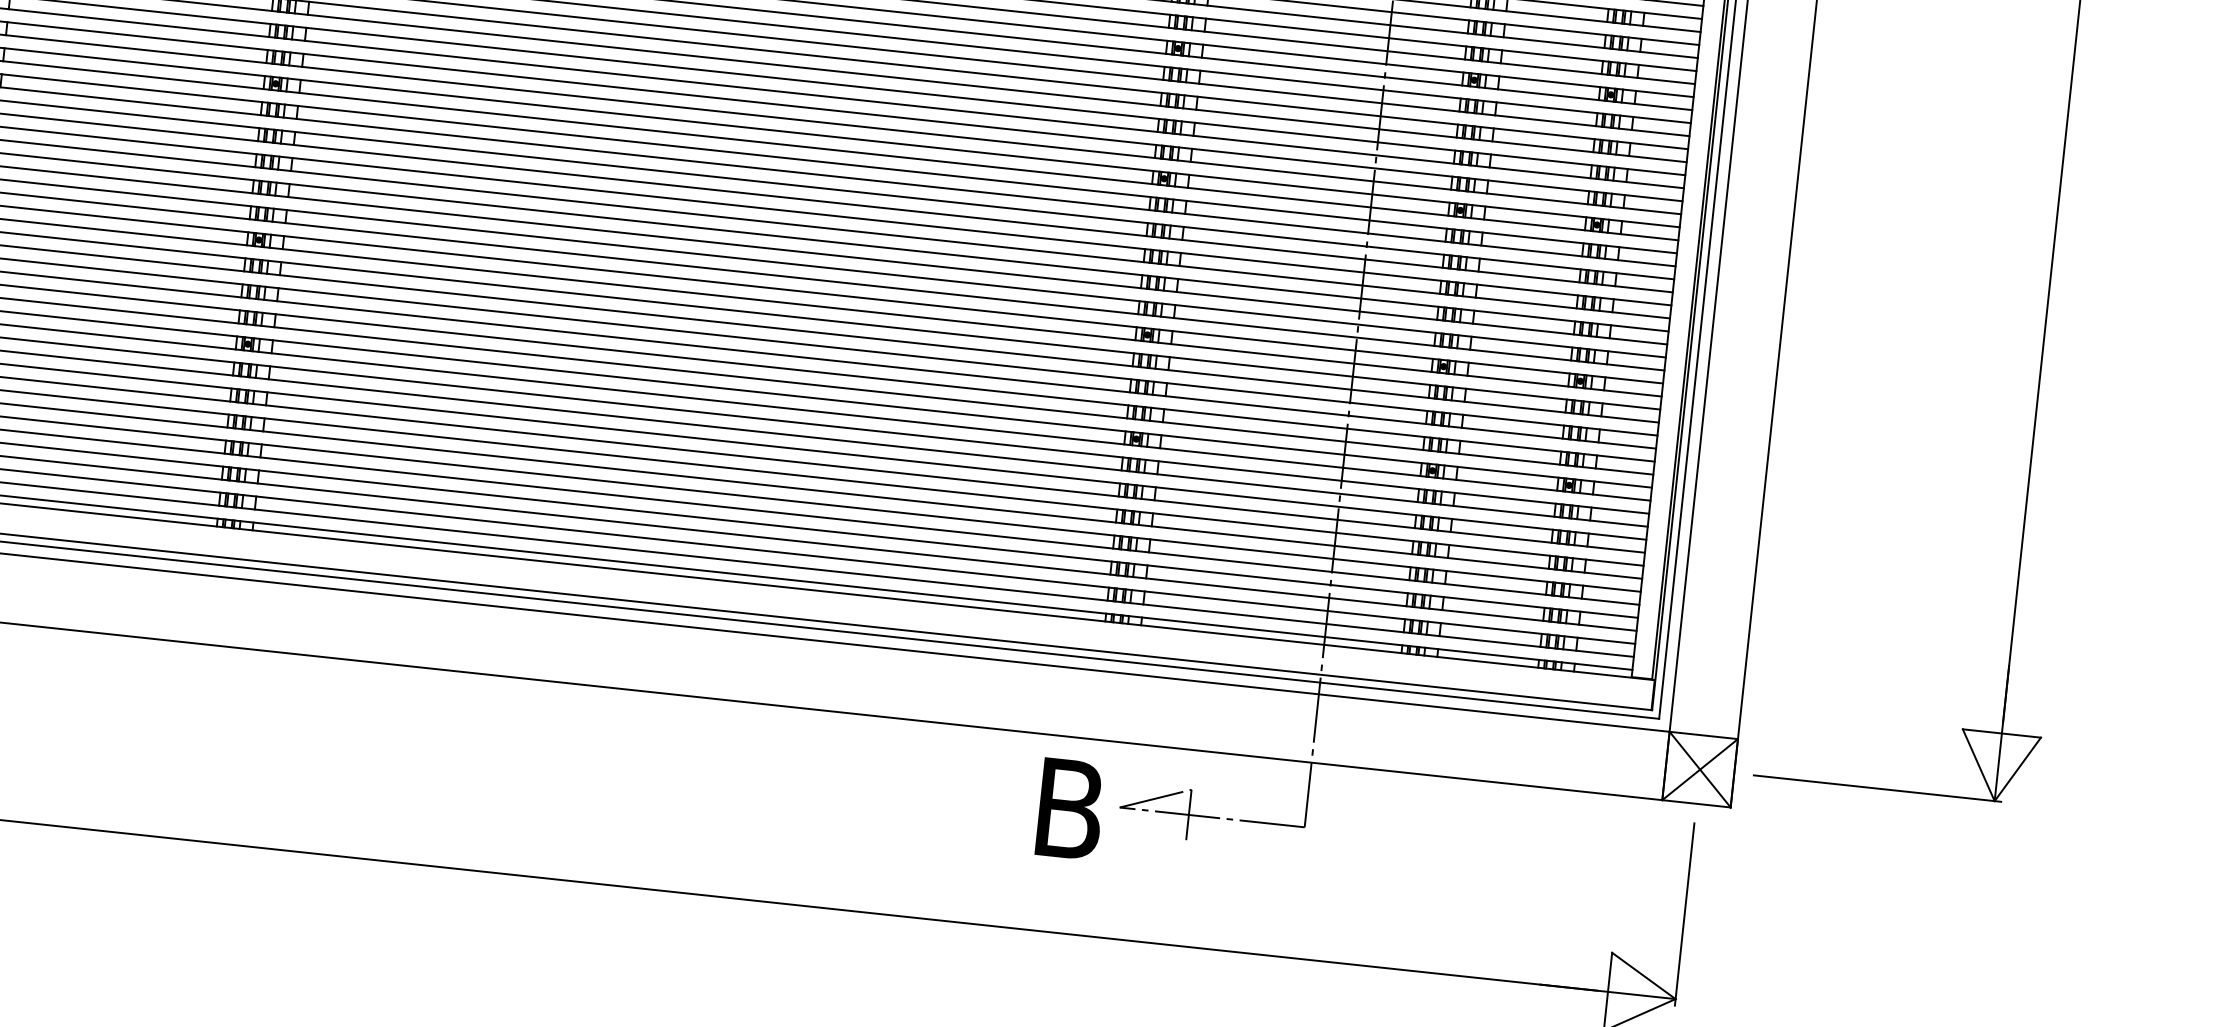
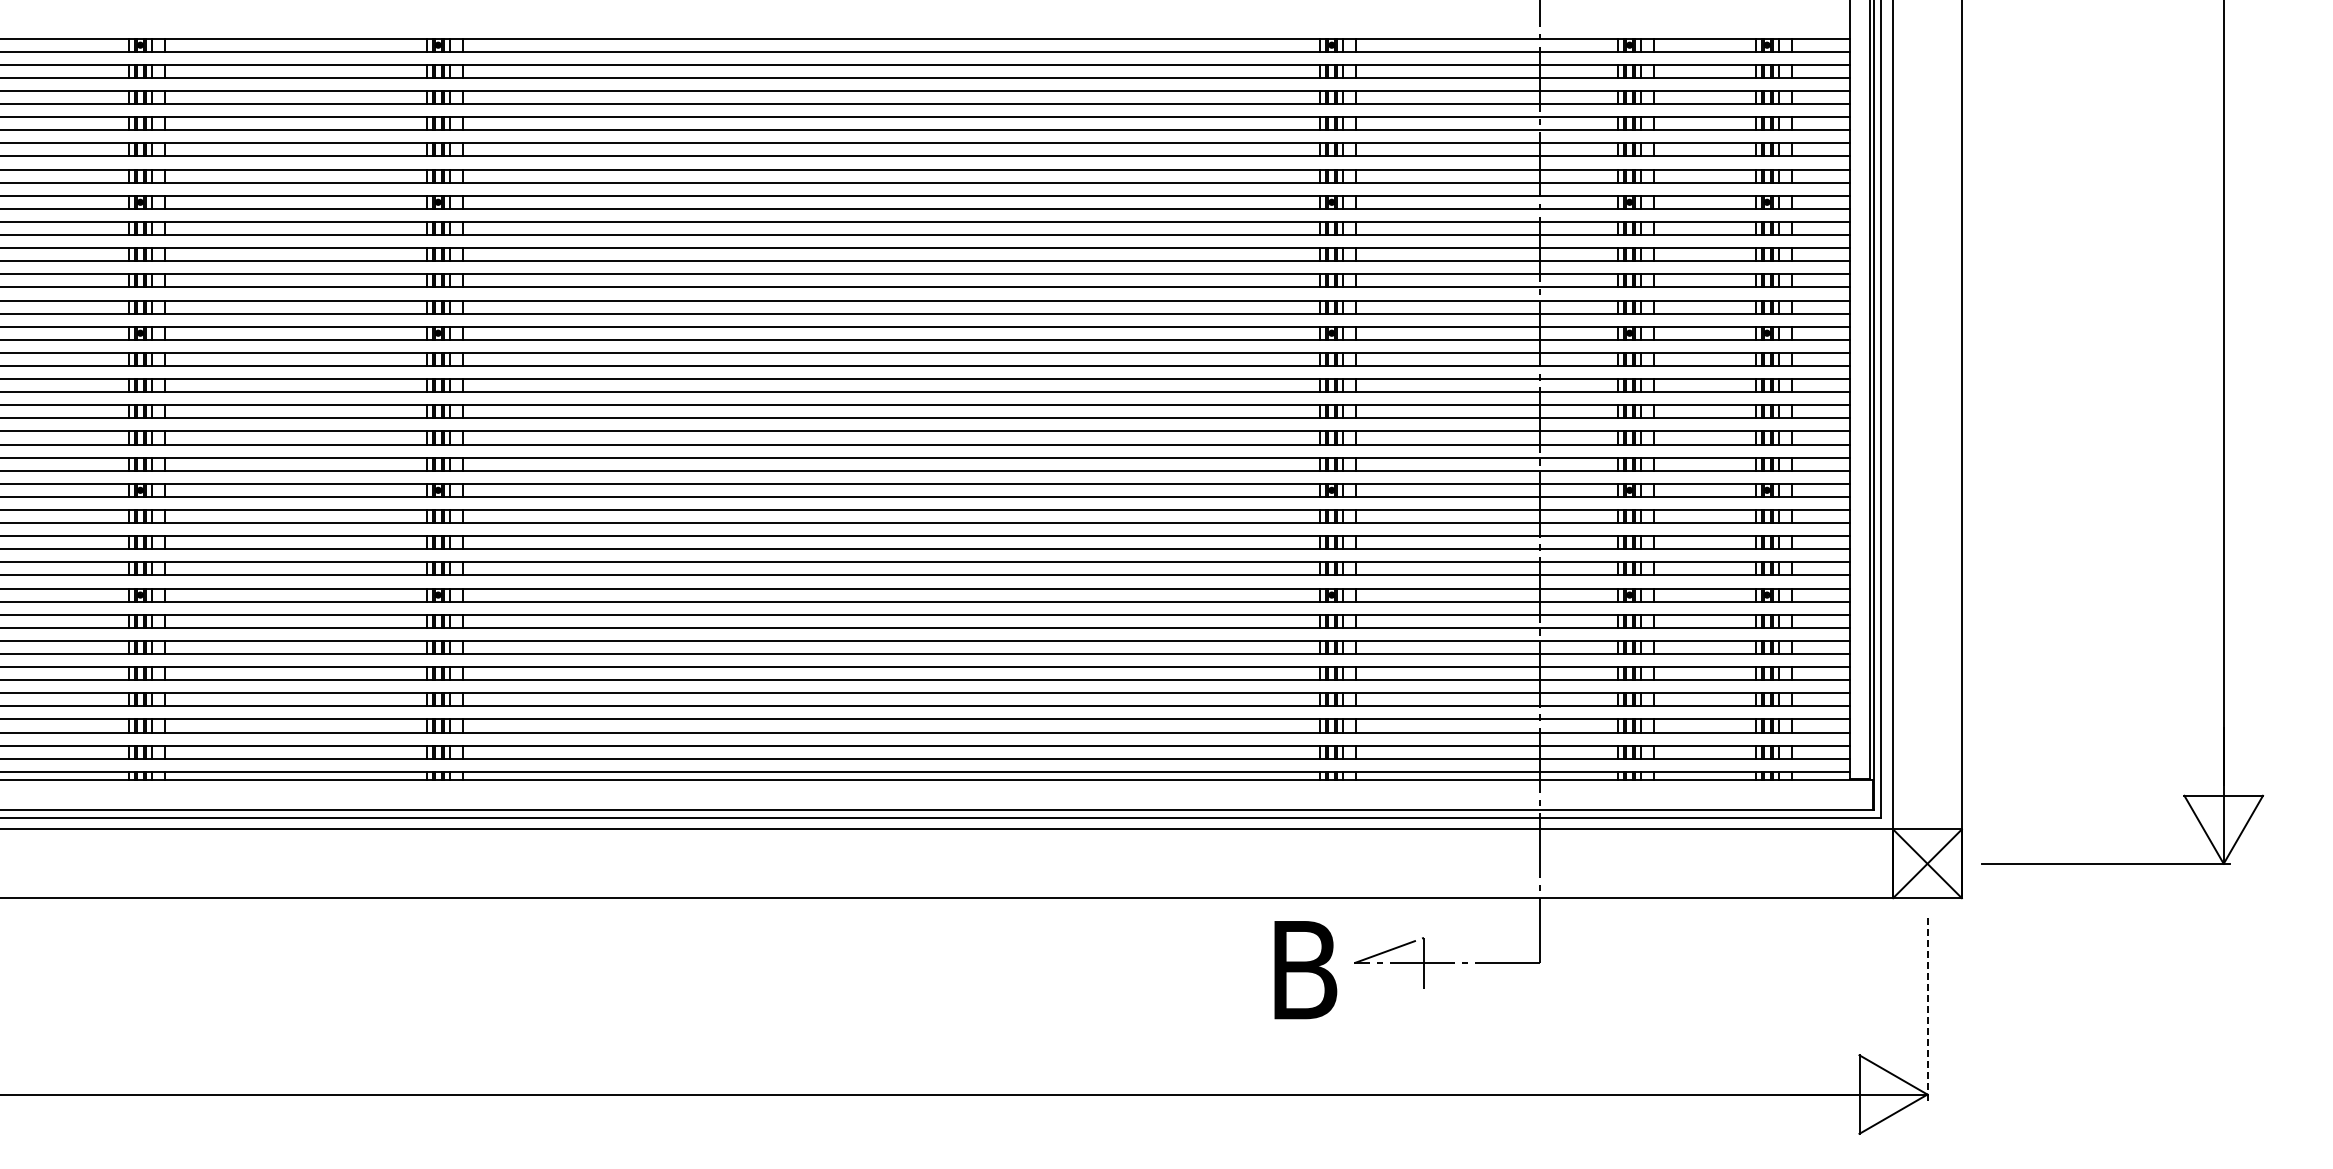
line: (1684, 914) -> (1927, 1009), solid -> dashed

